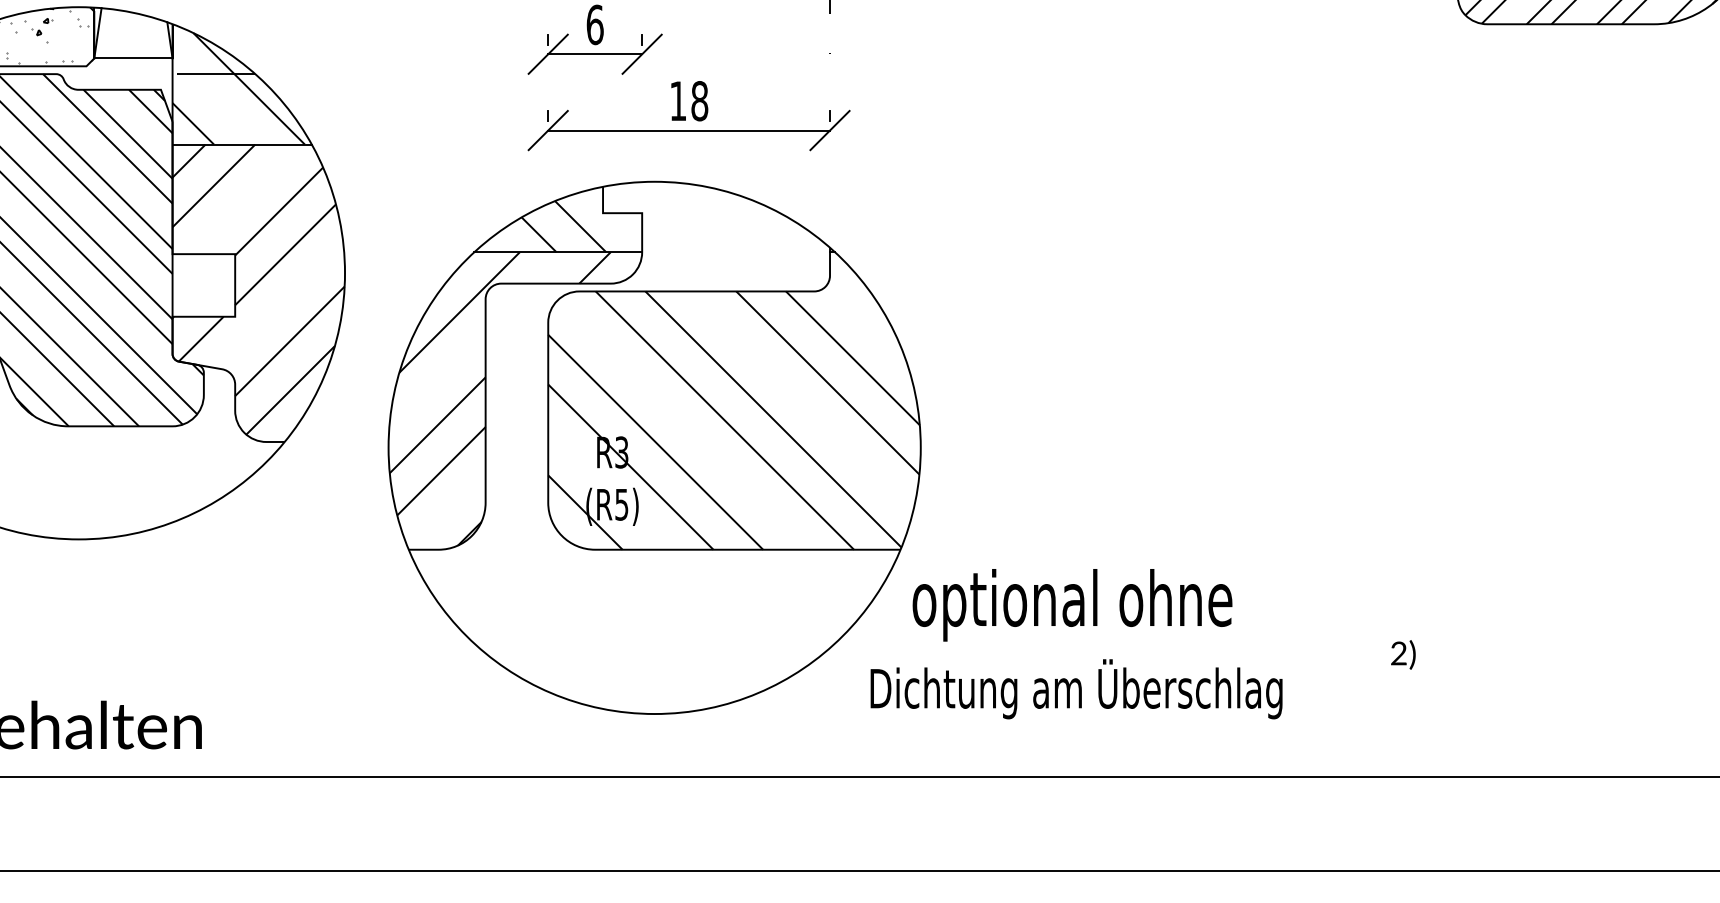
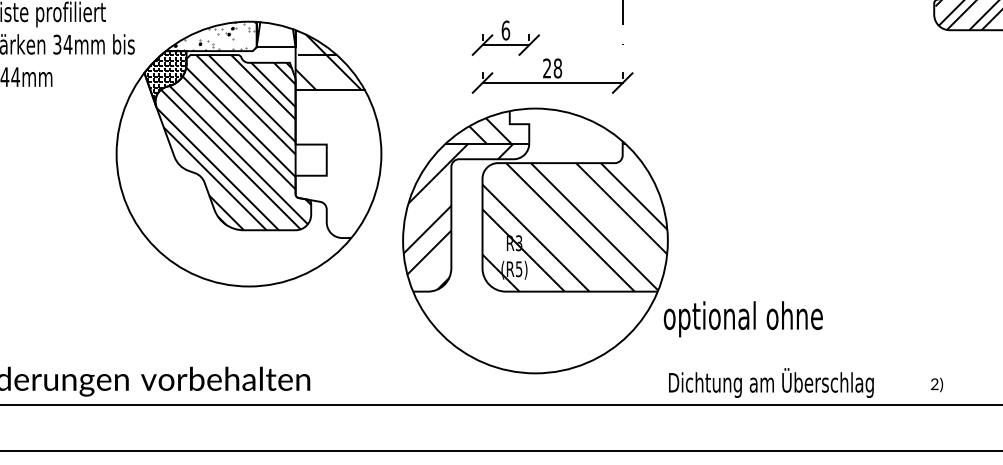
text: (676, 101) -> (546, 68), 18 -> 28
hatch: (258, 290) -> (338, 162), removed
text: (1402, 653) -> (936, 384), moved
text: (1076, 688) -> (771, 382), moved

